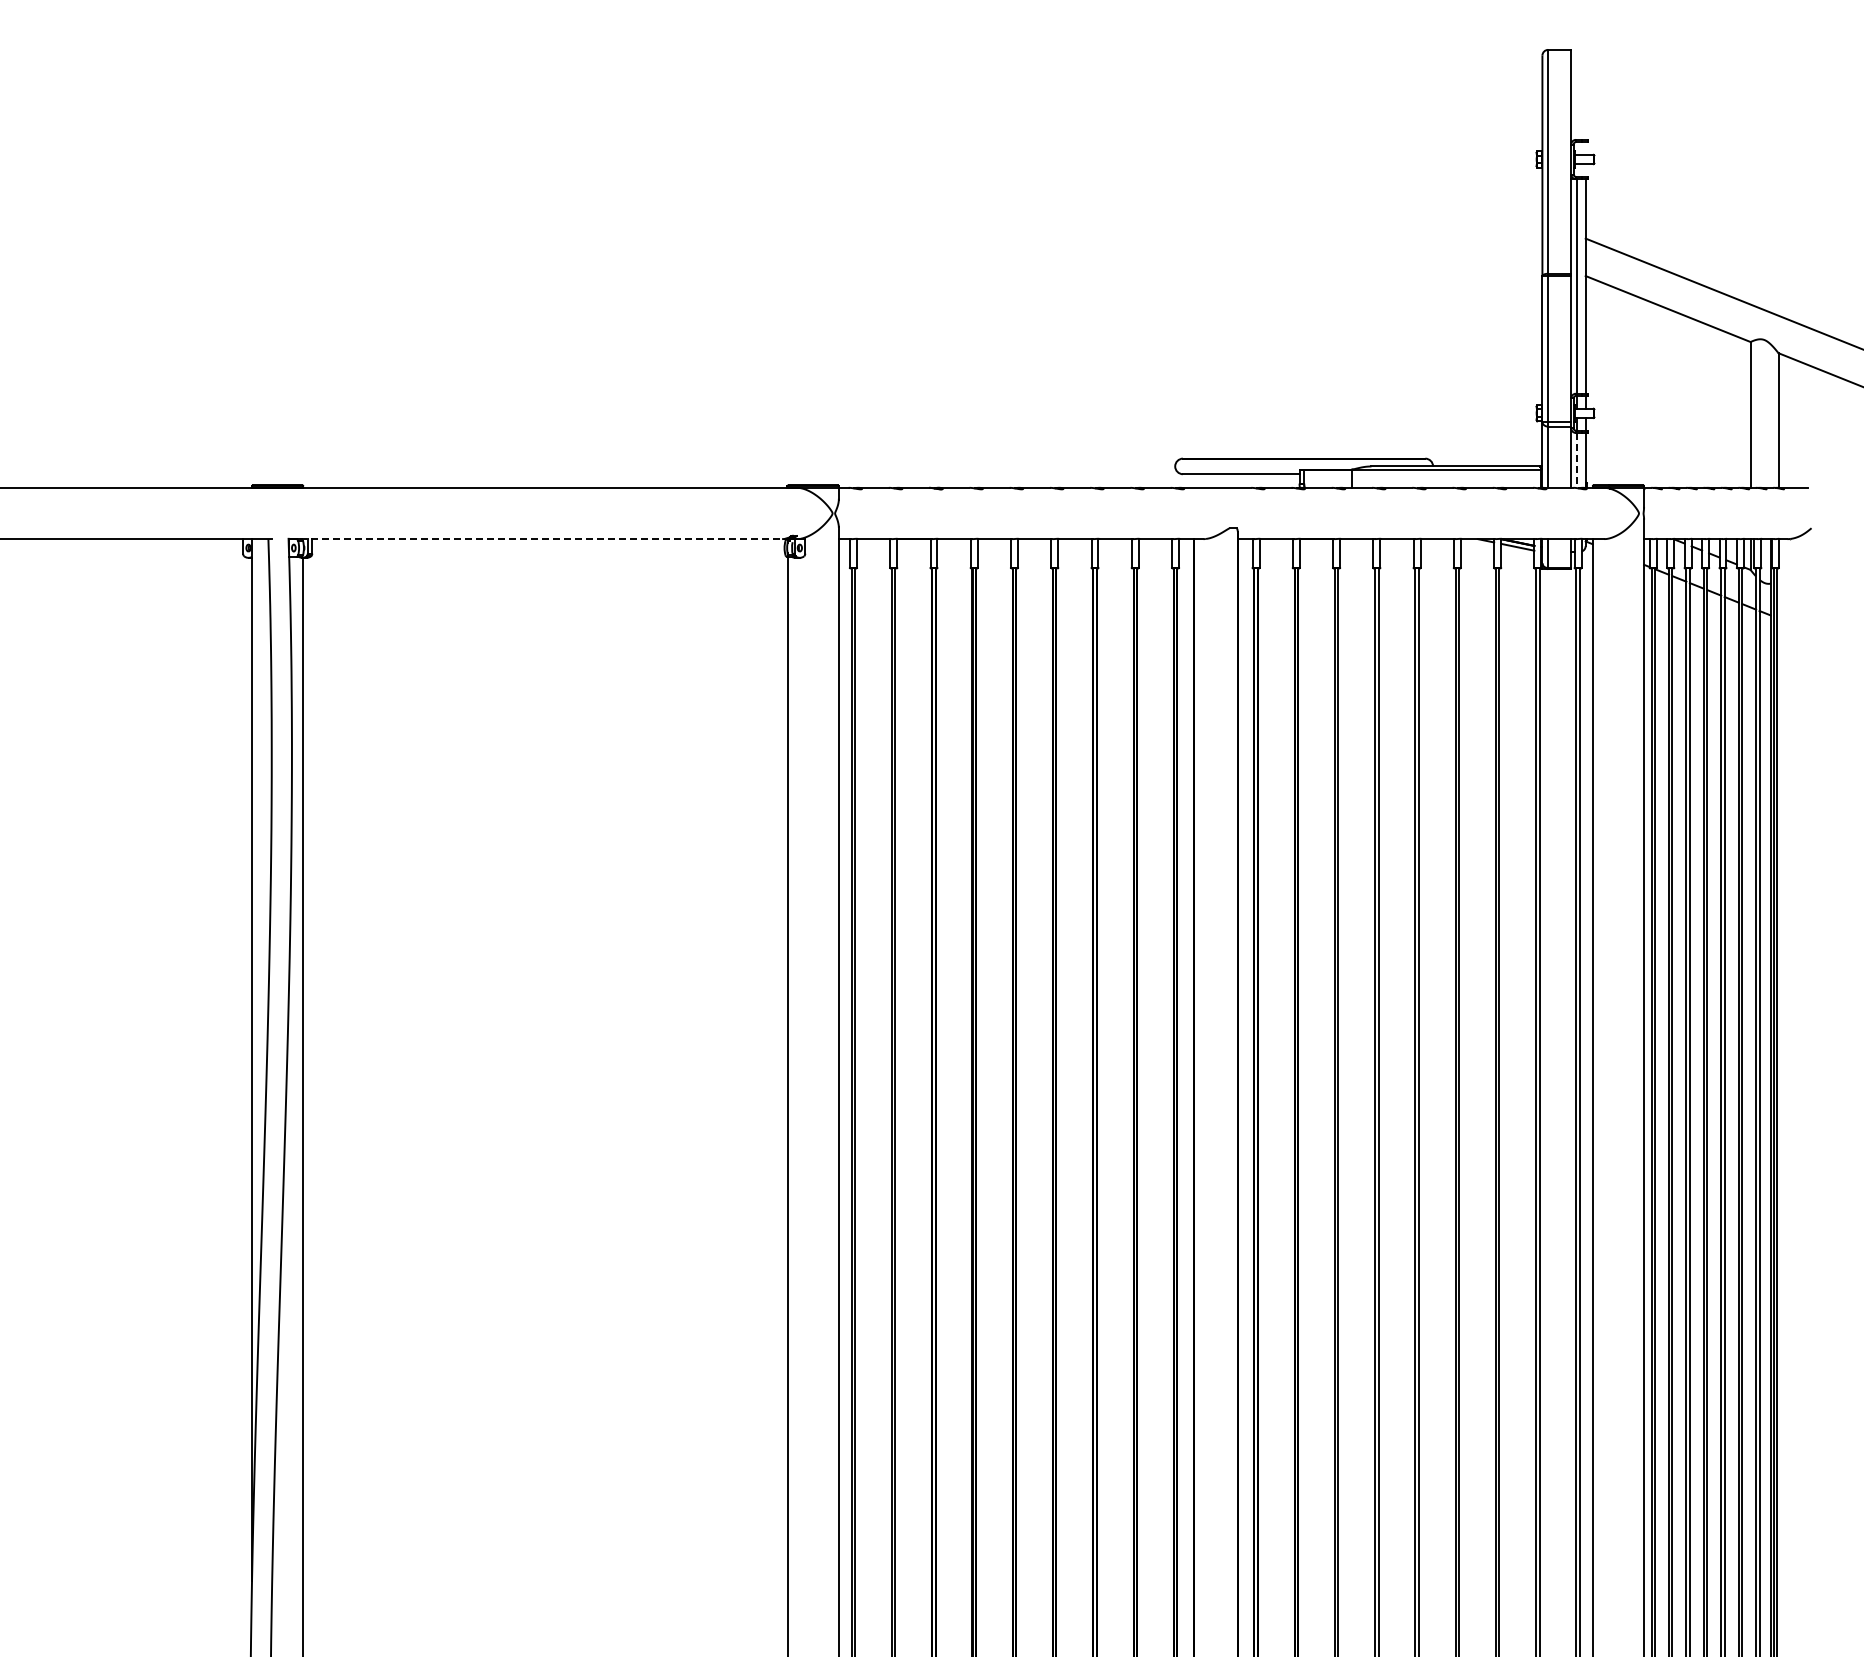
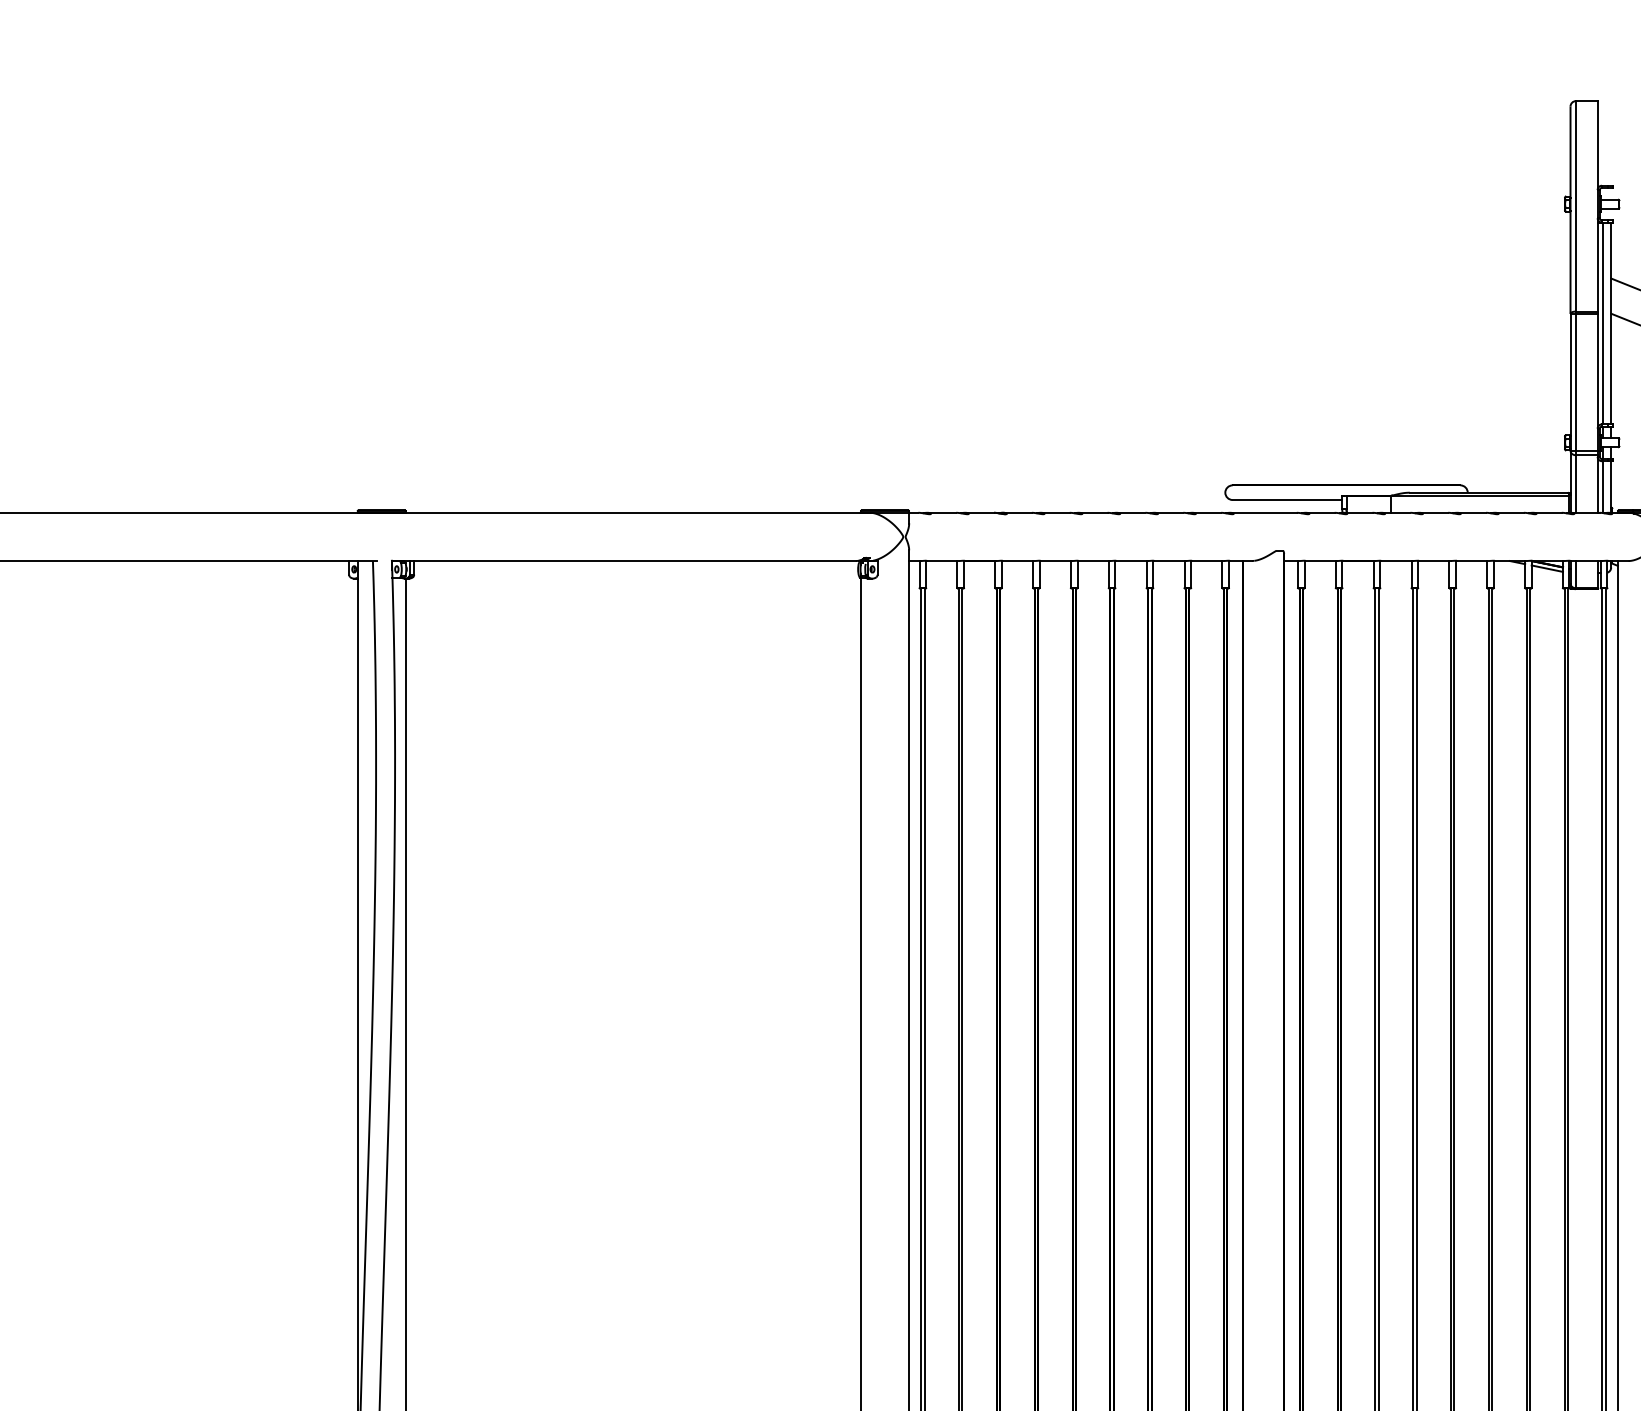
line: (1577, 460) -> (1603, 487), dashed -> solid
line: (535, 539) -> (624, 561), dashed -> solid

